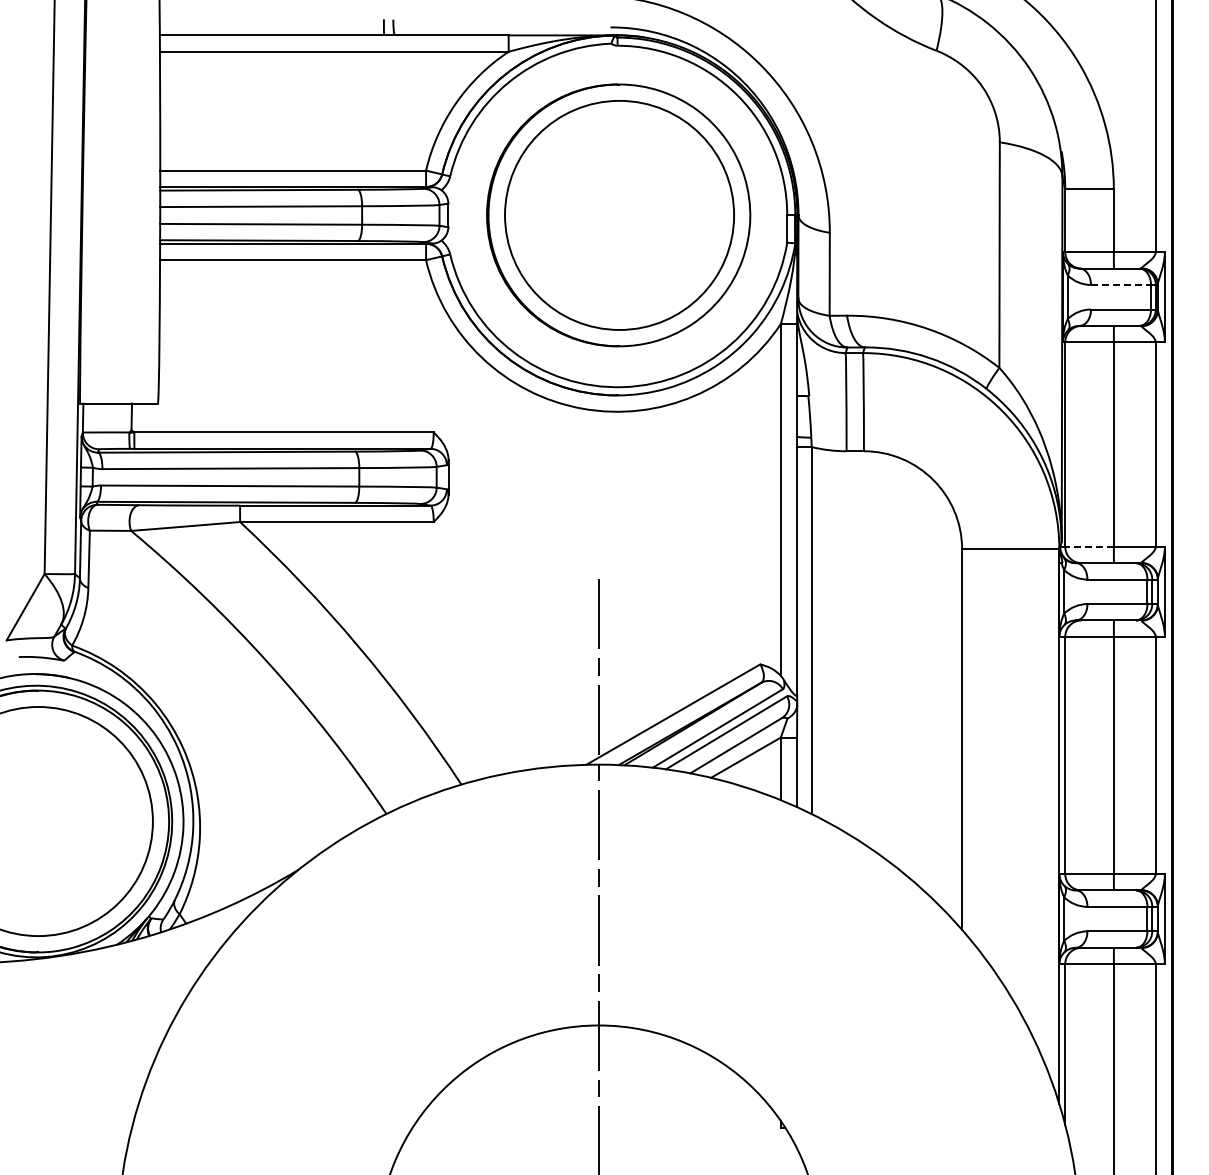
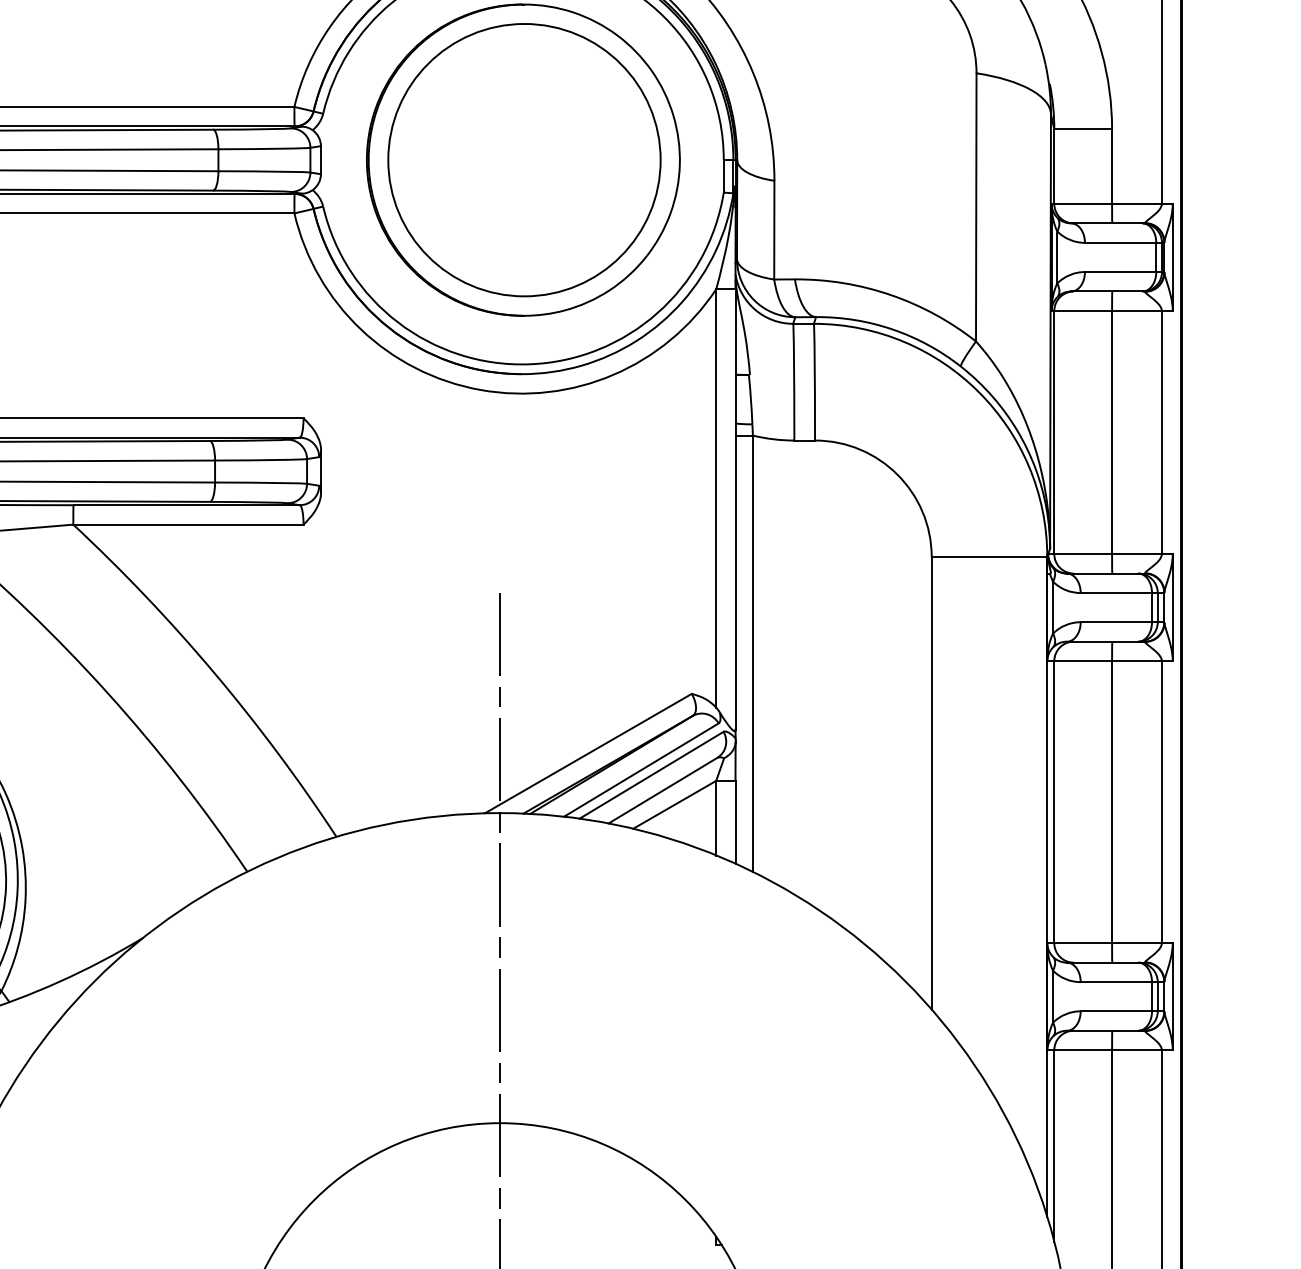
line: (1121, 284) -> (1121, 242), dashed -> solid
line: (1089, 546) -> (1083, 553), dashed -> solid

